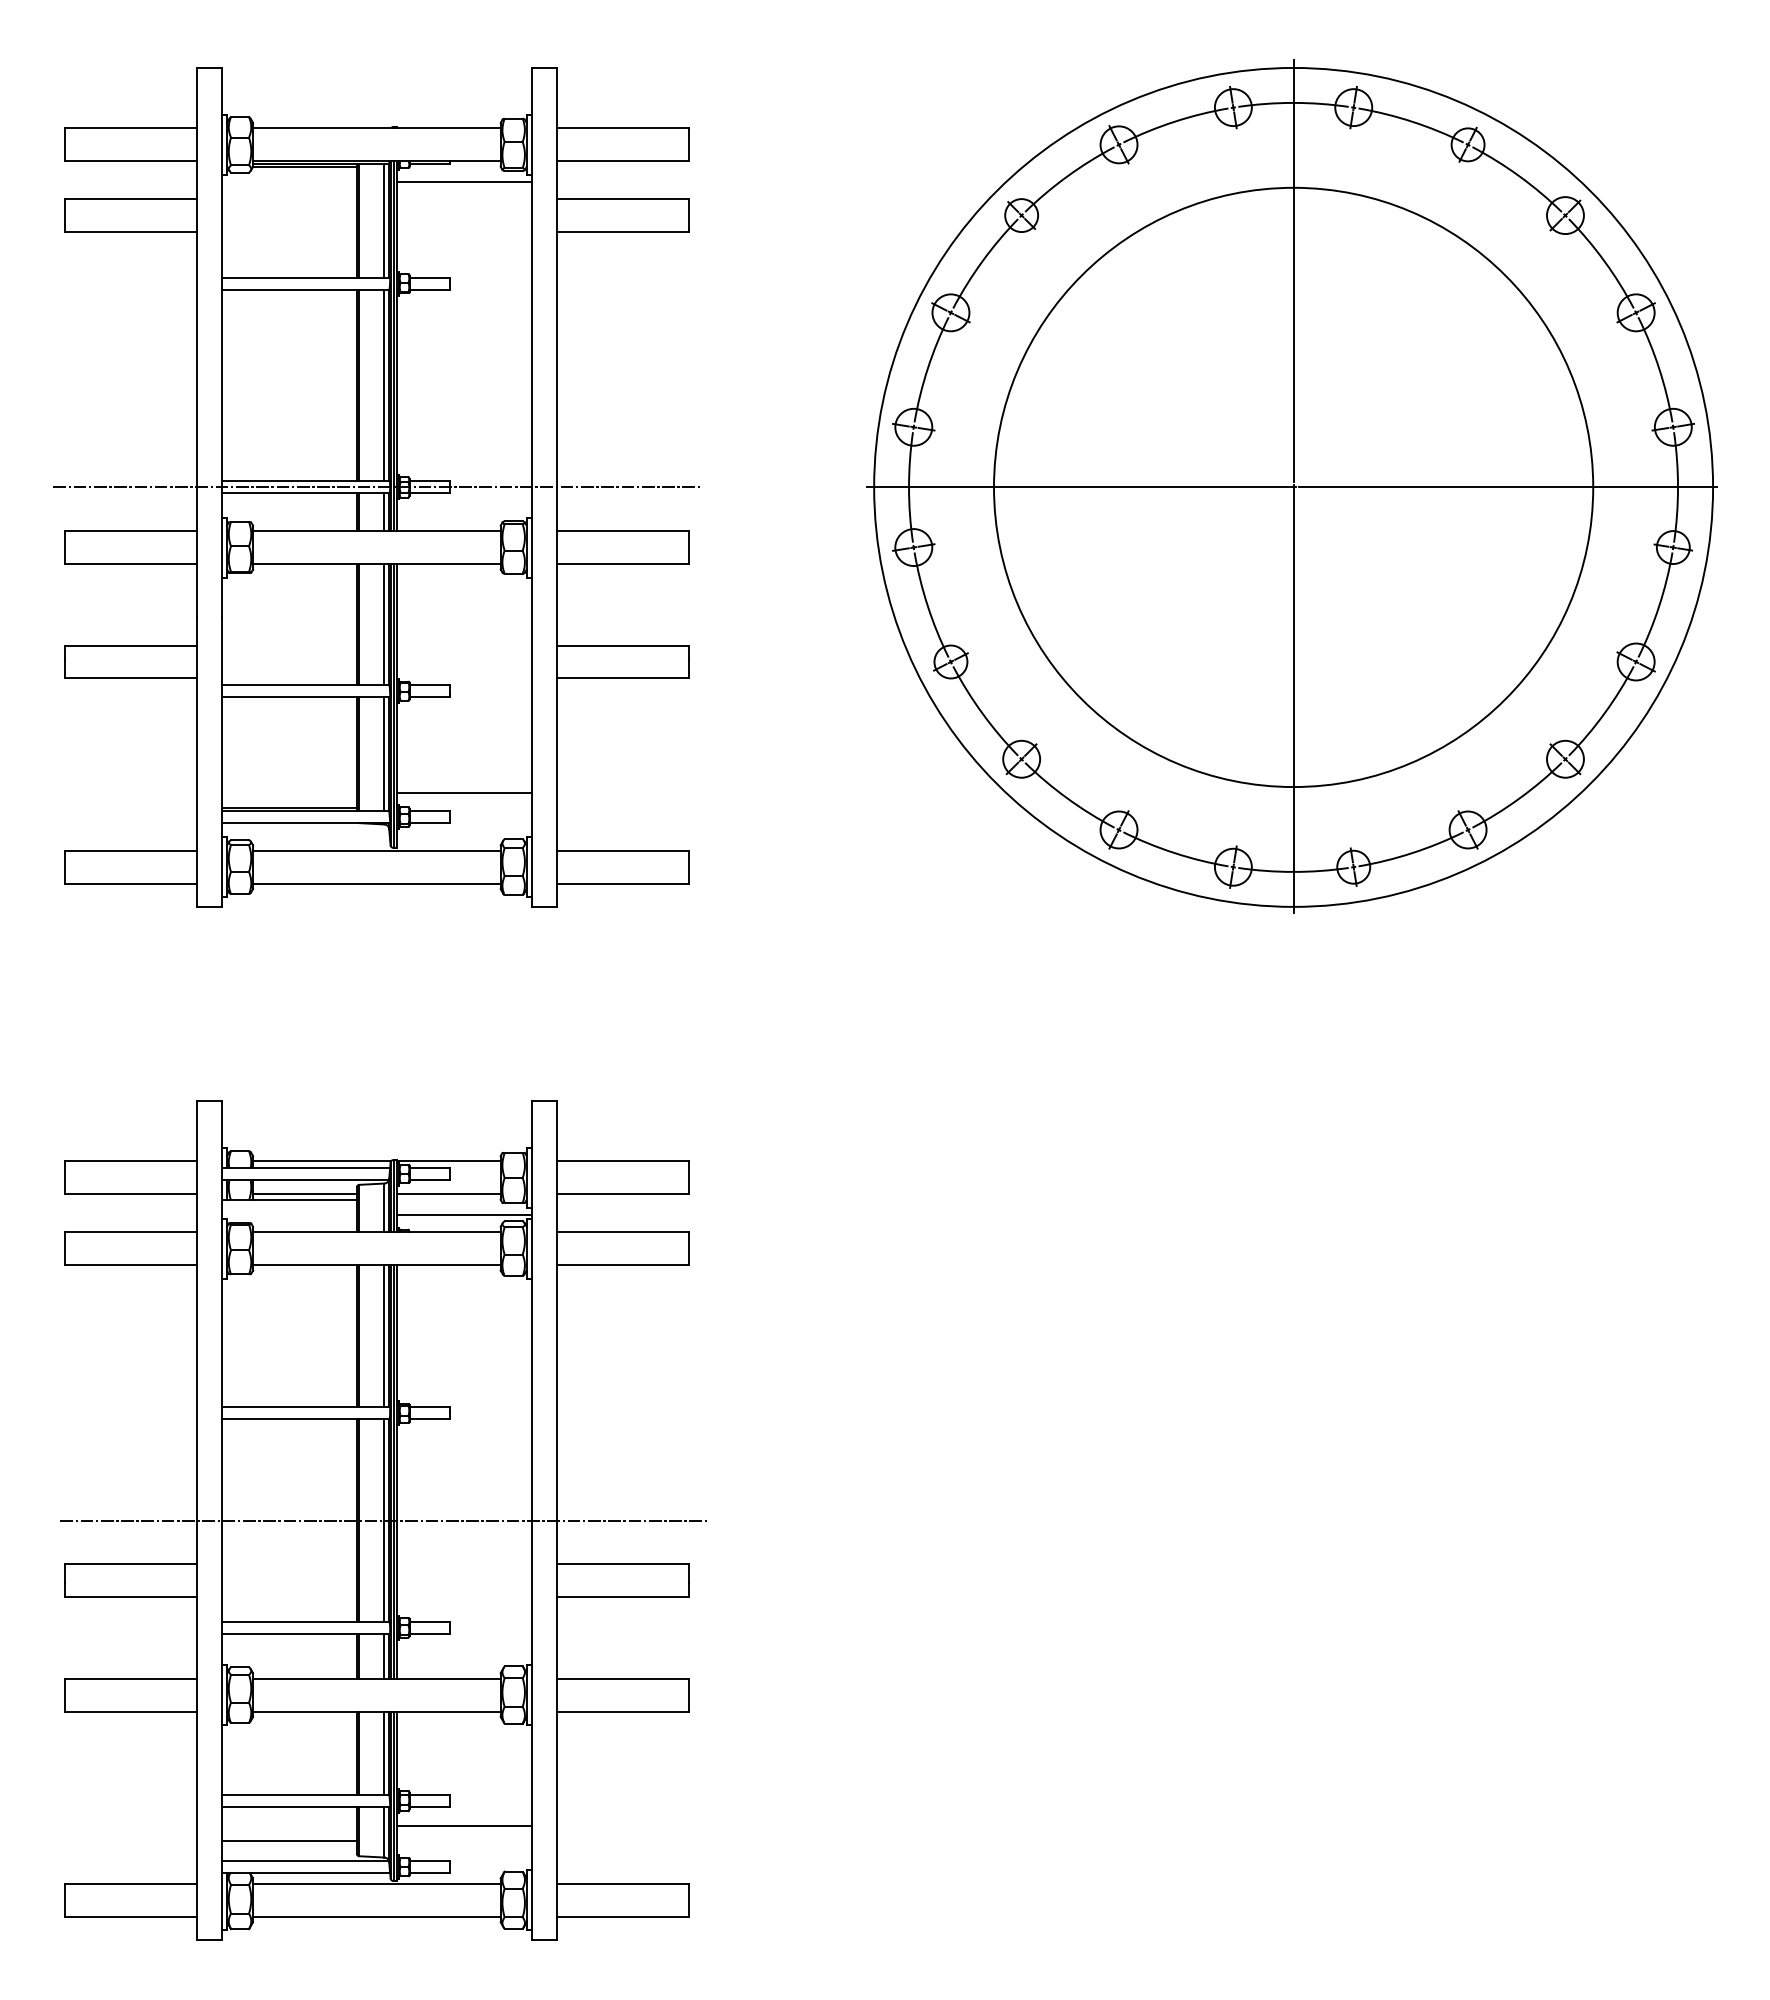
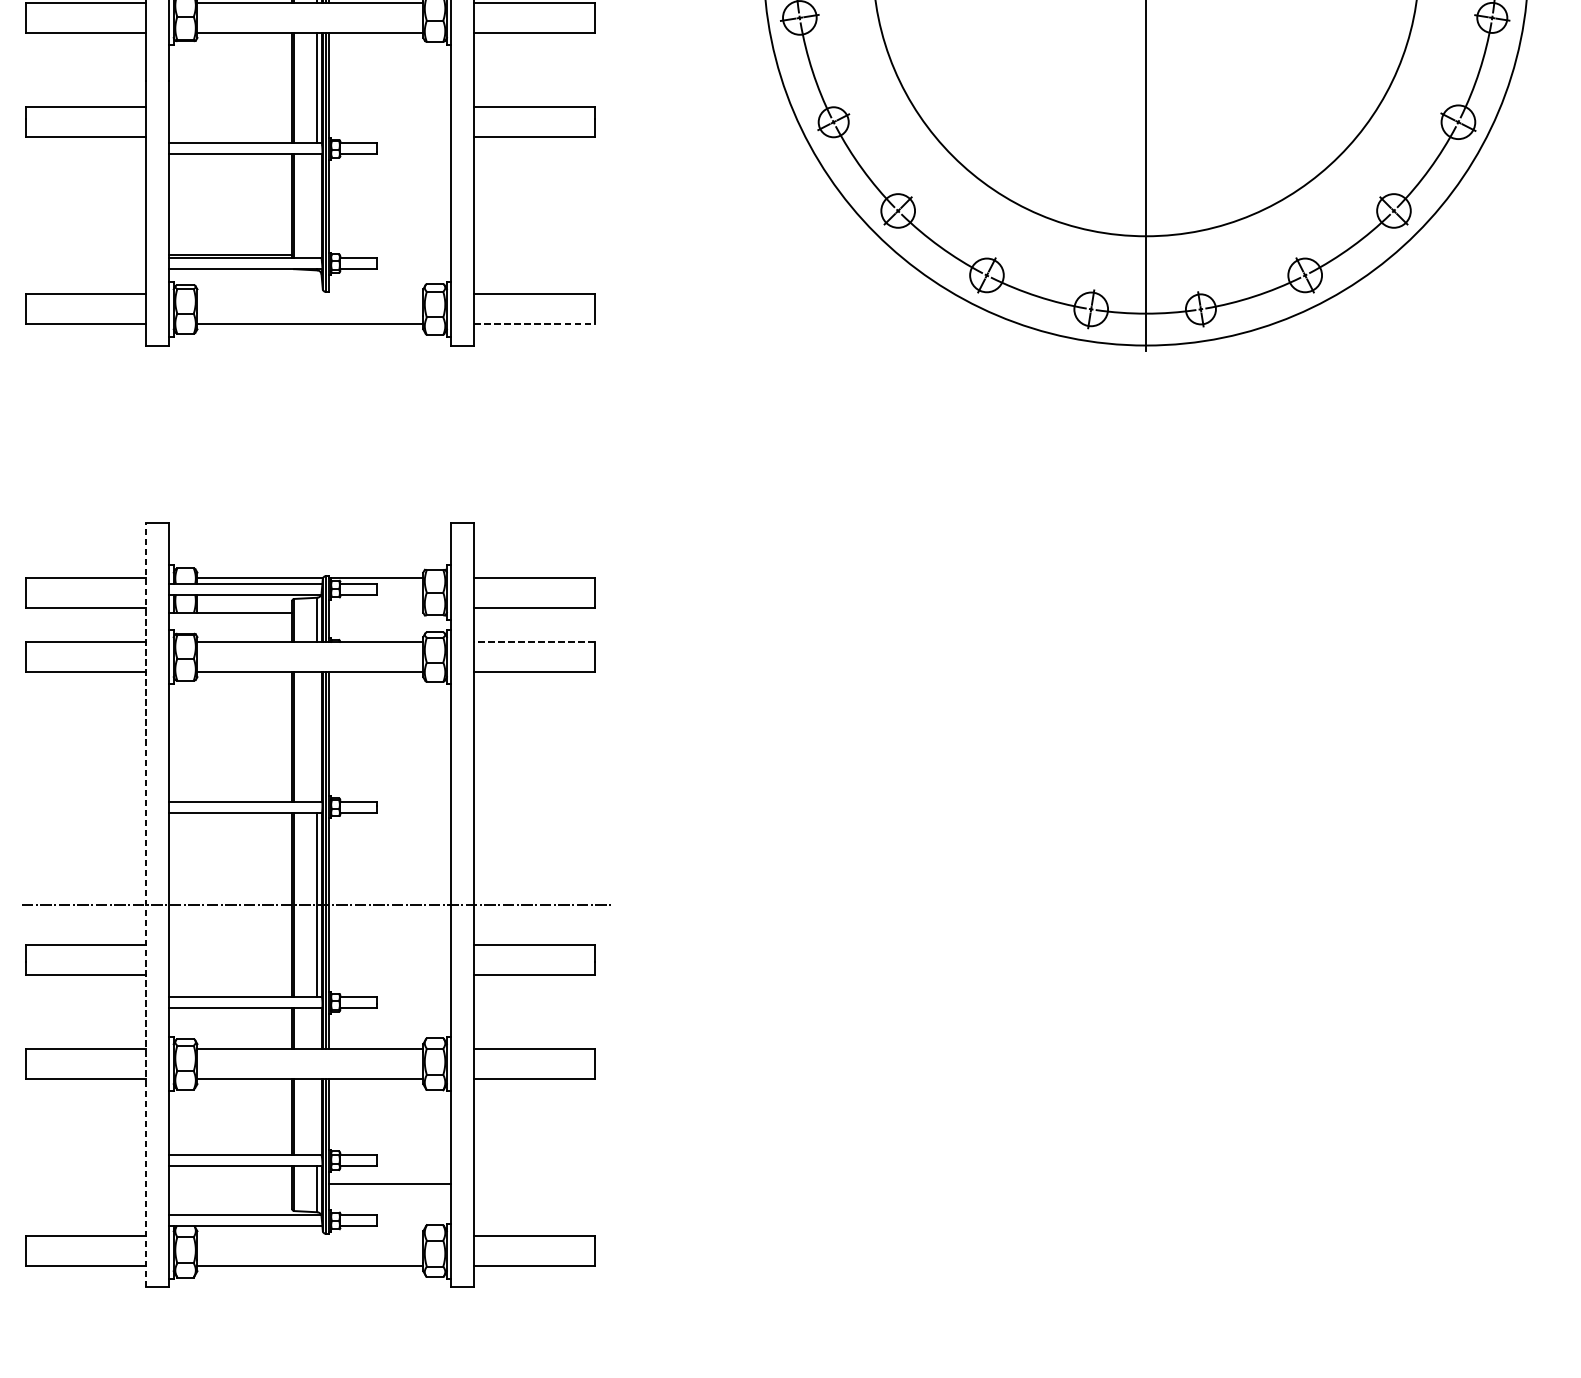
line: (384, 754) -> (317, 206), removed
line: (463, 793) -> (389, 242), removed
line: (376, 850) -> (309, 294), removed
line: (623, 883) -> (535, 324), solid -> dashed
line: (304, 1194) -> (244, 607), removed
line: (448, 1194) -> (375, 607), removed
line: (463, 1214) -> (389, 625), removed
line: (622, 1232) -> (534, 642), solid -> dashed
line: (384, 1336) -> (317, 737), removed
line: (197, 1520) -> (146, 904), solid -> dashed
line: (384, 1655) -> (317, 1028), removed
line: (384, 1752) -> (317, 1116), removed
line: (289, 1841) -> (230, 1197), removed
line: (376, 1883) -> (309, 1235), removed

